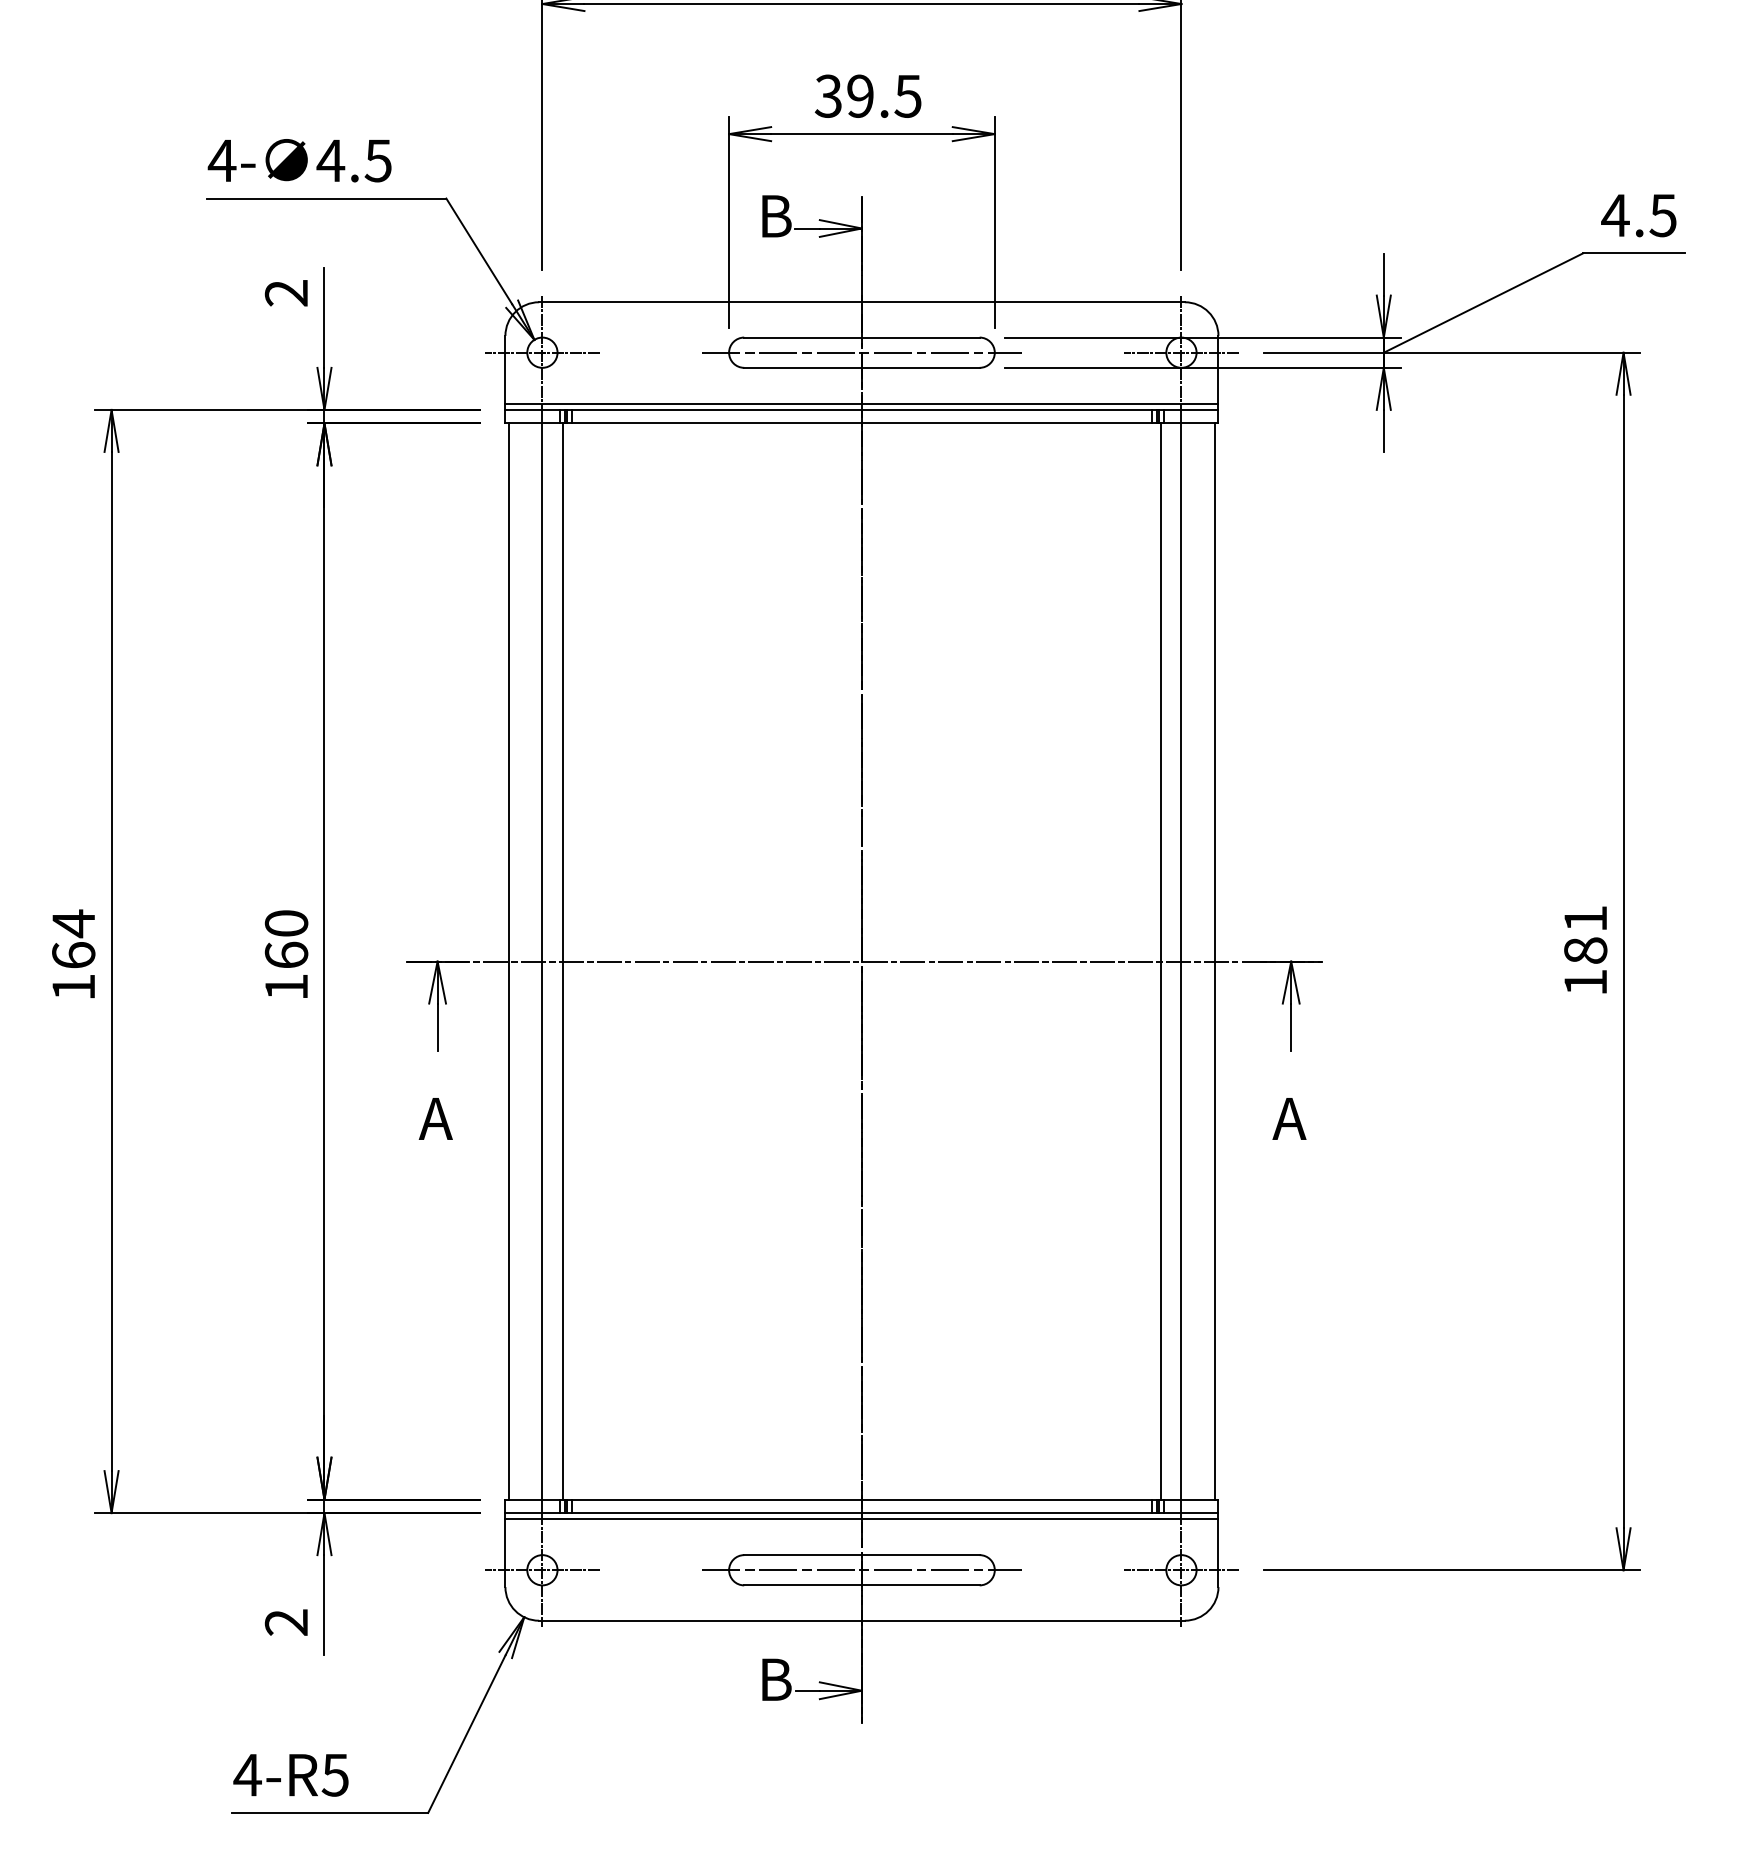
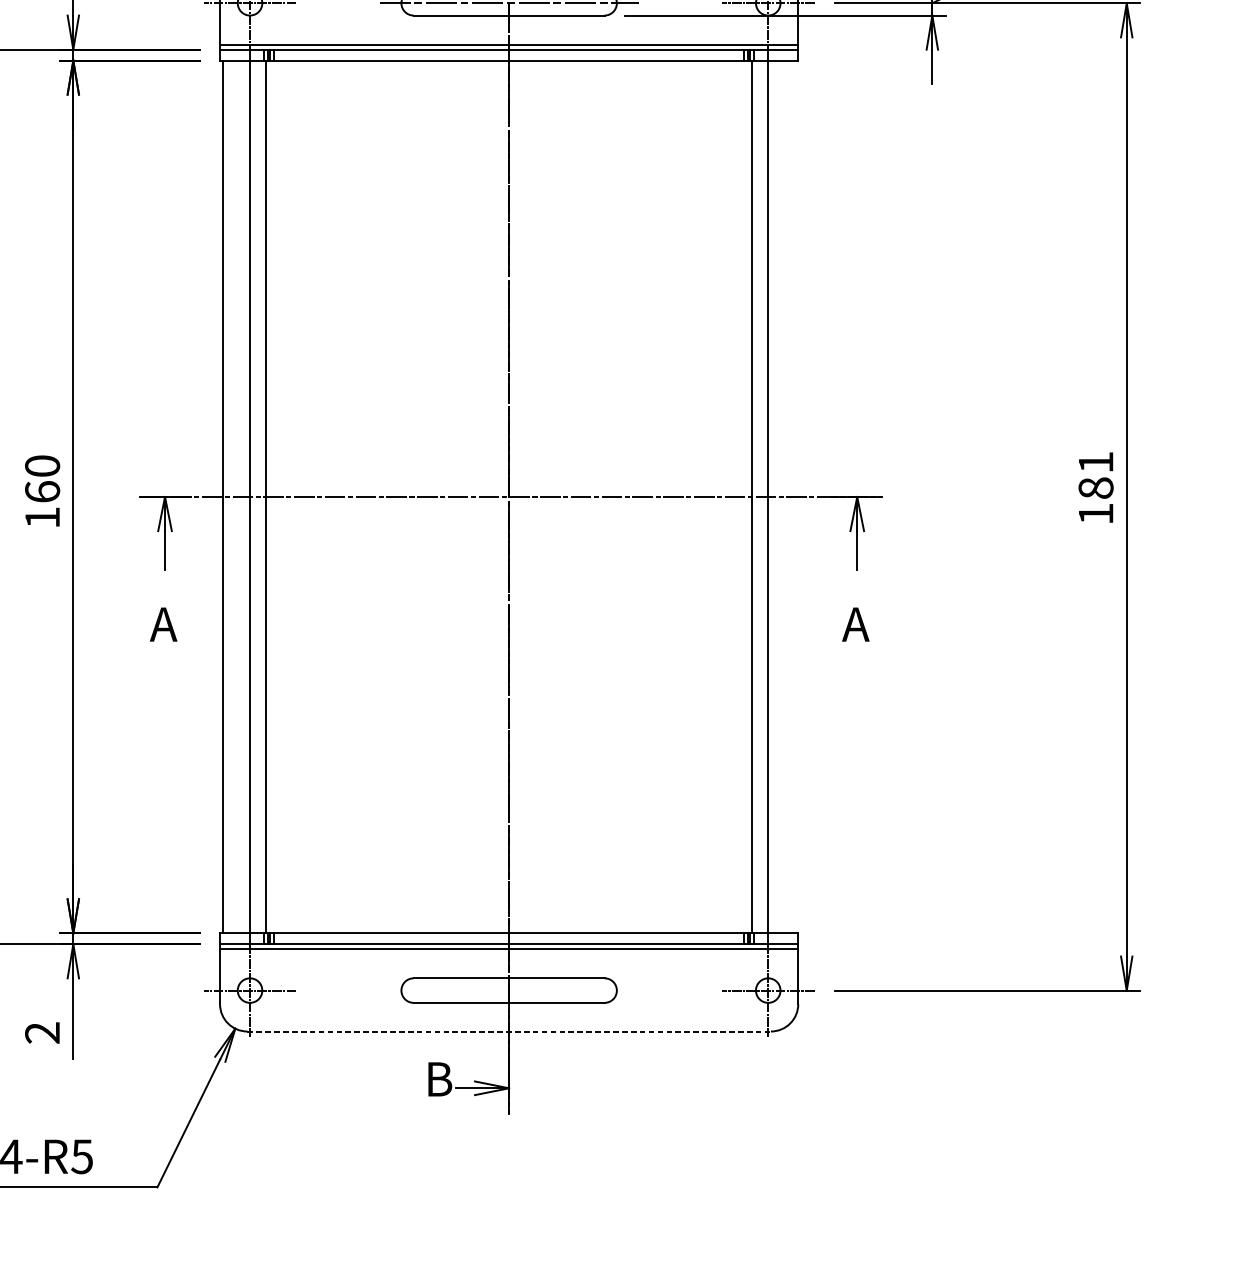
line: (1215, 961) -> (795, 496), removed
line: (861, 1570) -> (508, 990), removed
line: (861, 1620) -> (508, 1031), solid -> dashed

